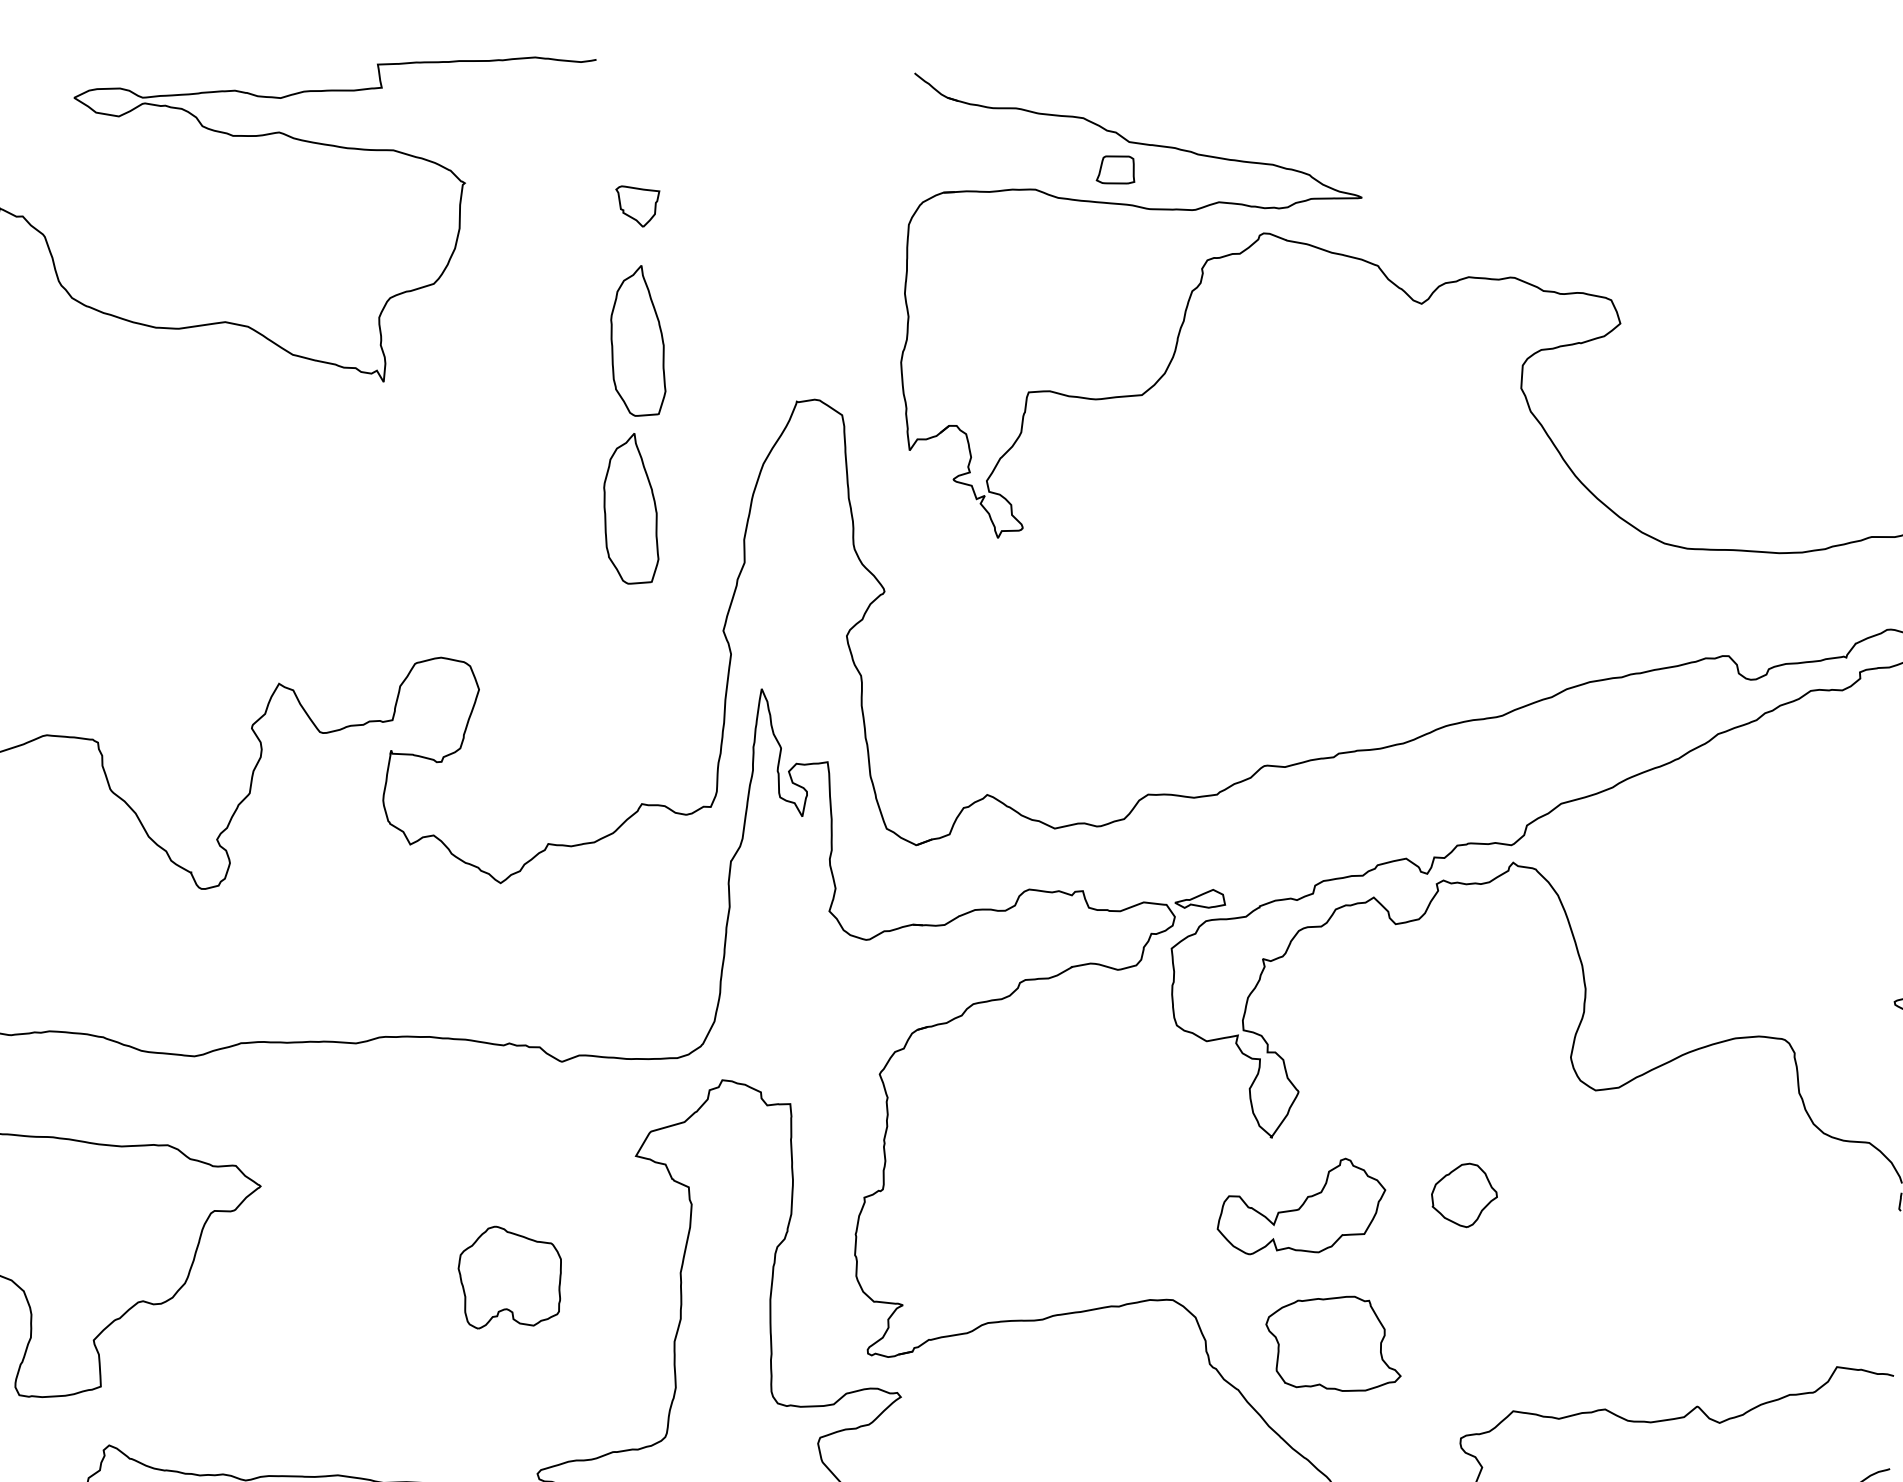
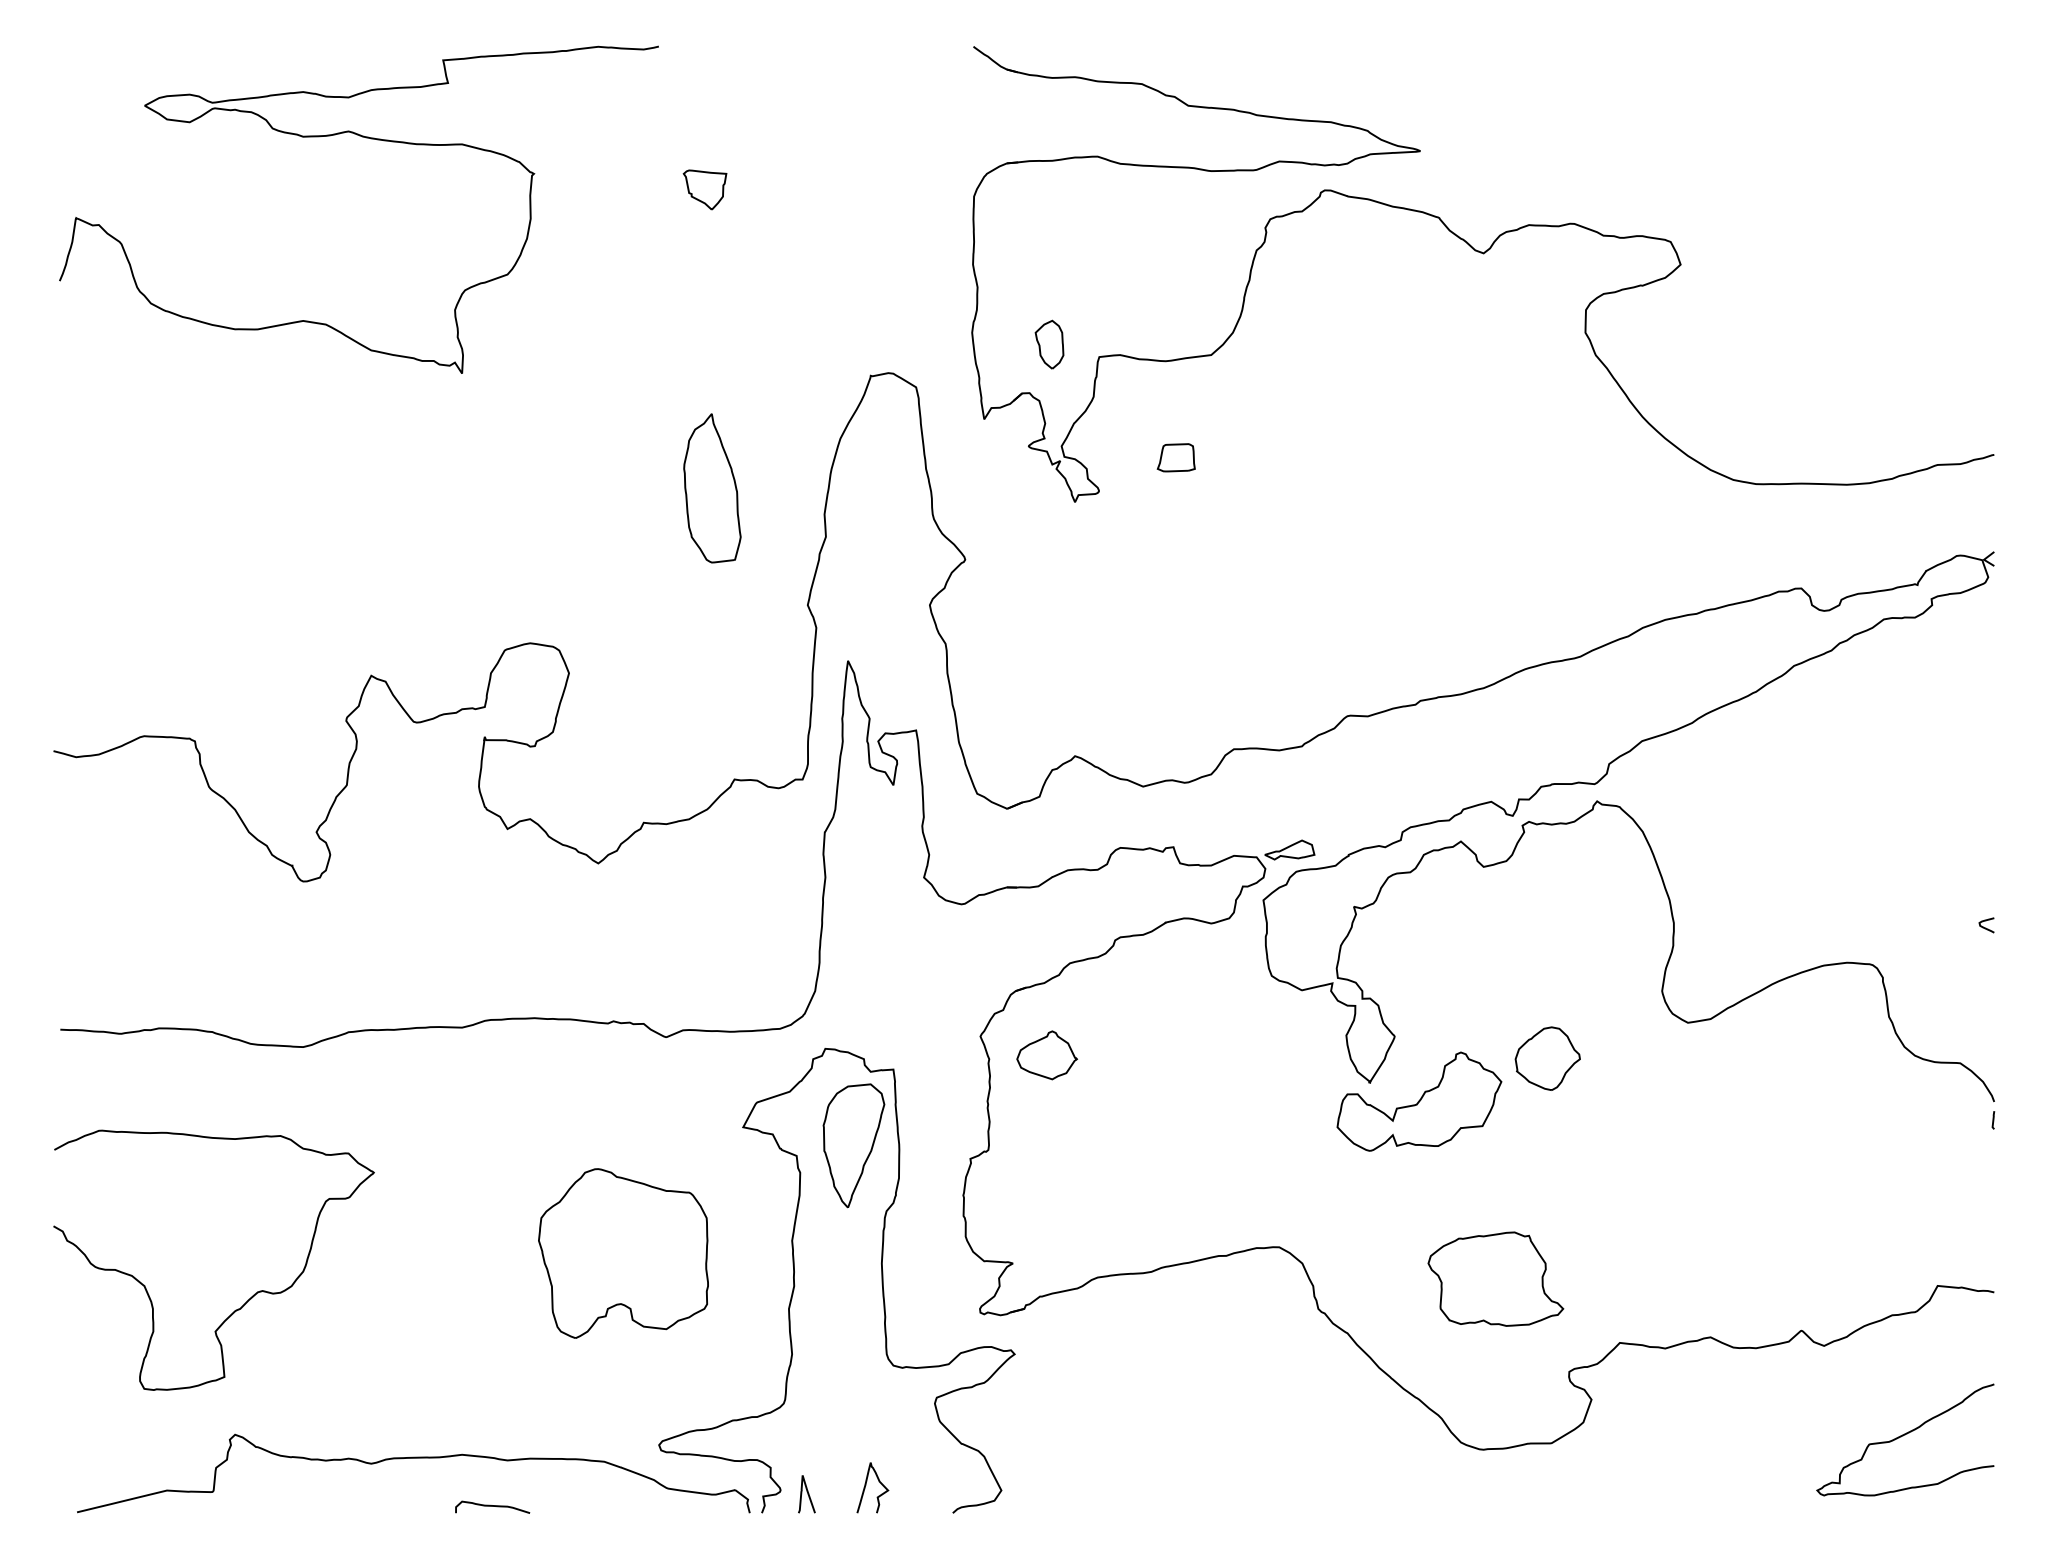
part: (1115, 169) -> (1175, 457), moved
part: (639, 341) -> (712, 322), removed
part: (978, 377) -> (1049, 344), added
part: (946, 1096) -> (1047, 1055), added
part: (746, 1179) -> (853, 1145), added
part: (1464, 1195) -> (1547, 1058), moved
part: (1301, 1206) -> (1419, 1101), moved
part: (509, 1278) -> (623, 1253), size x1.67
part: (1333, 1342) -> (1495, 1278), moved

